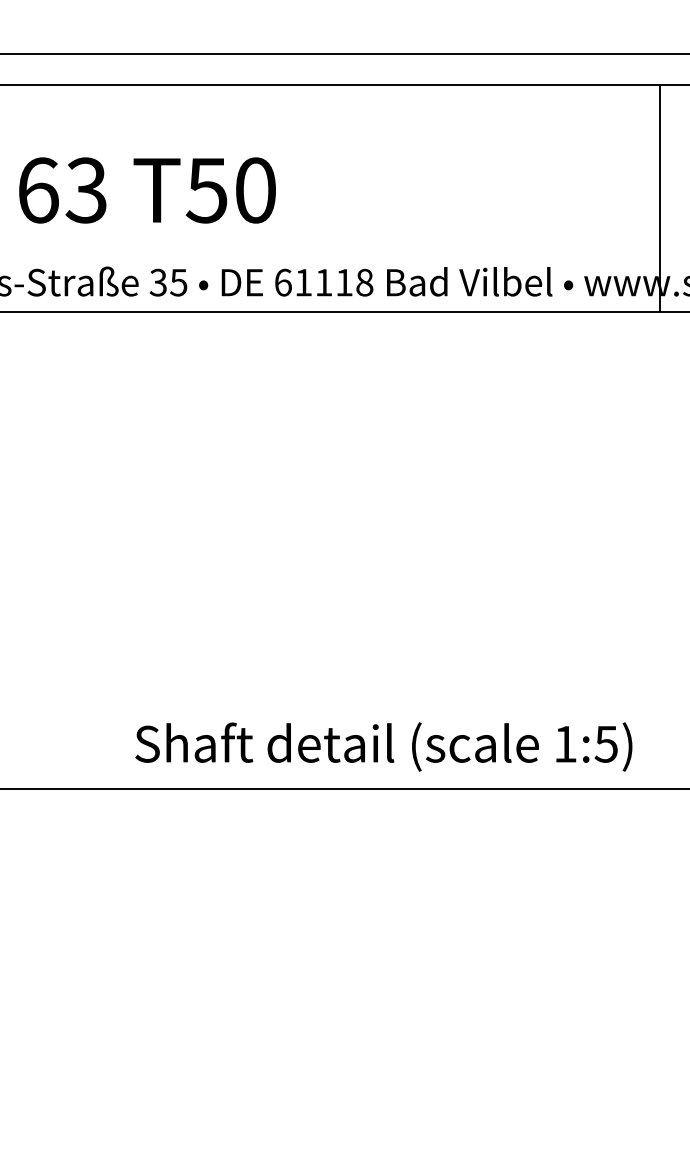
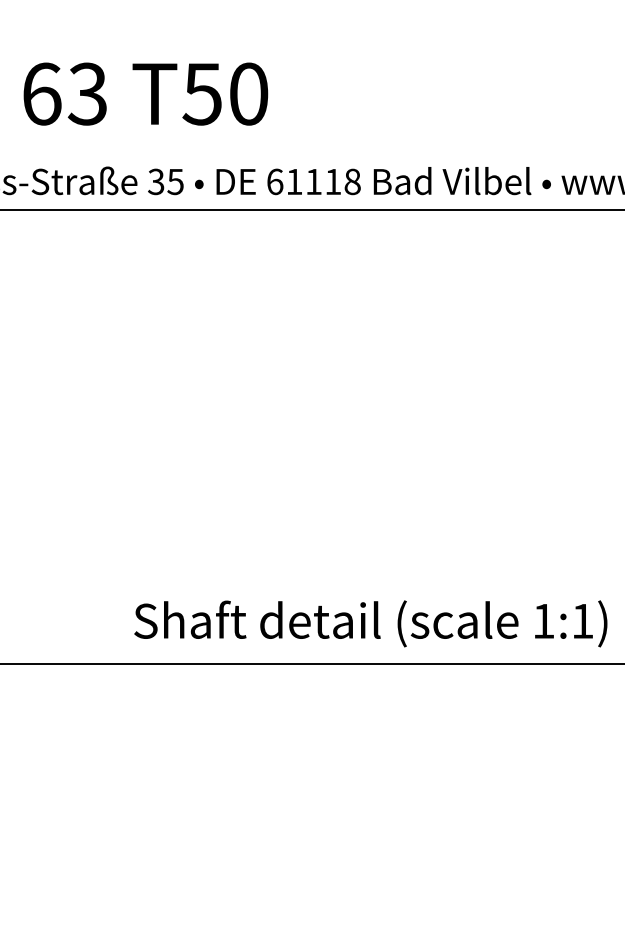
text: (605, 744) -> (581, 621), 1:5) -> 1:1)

